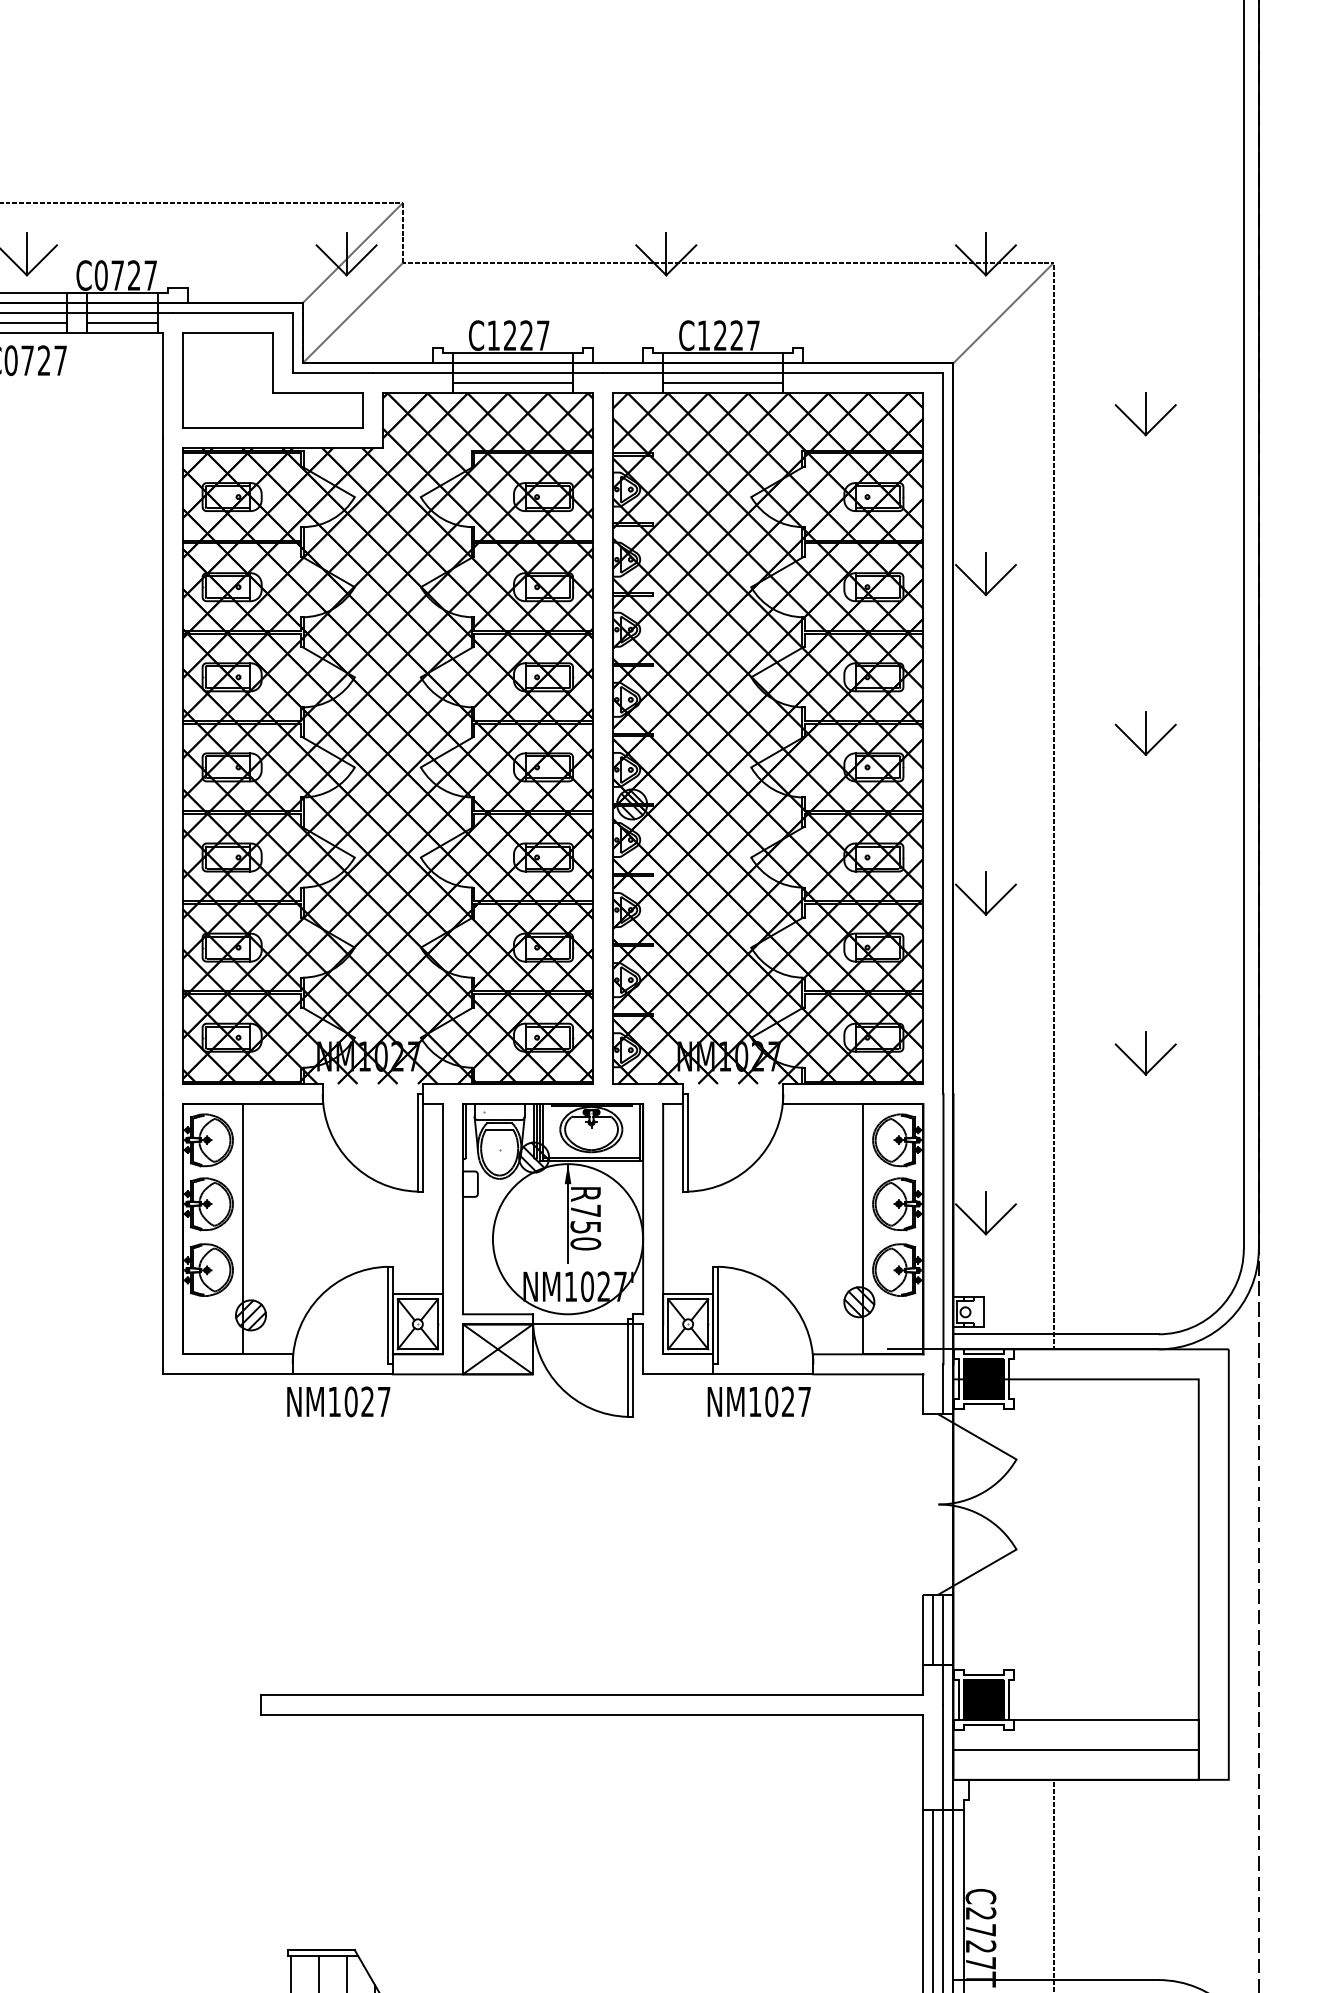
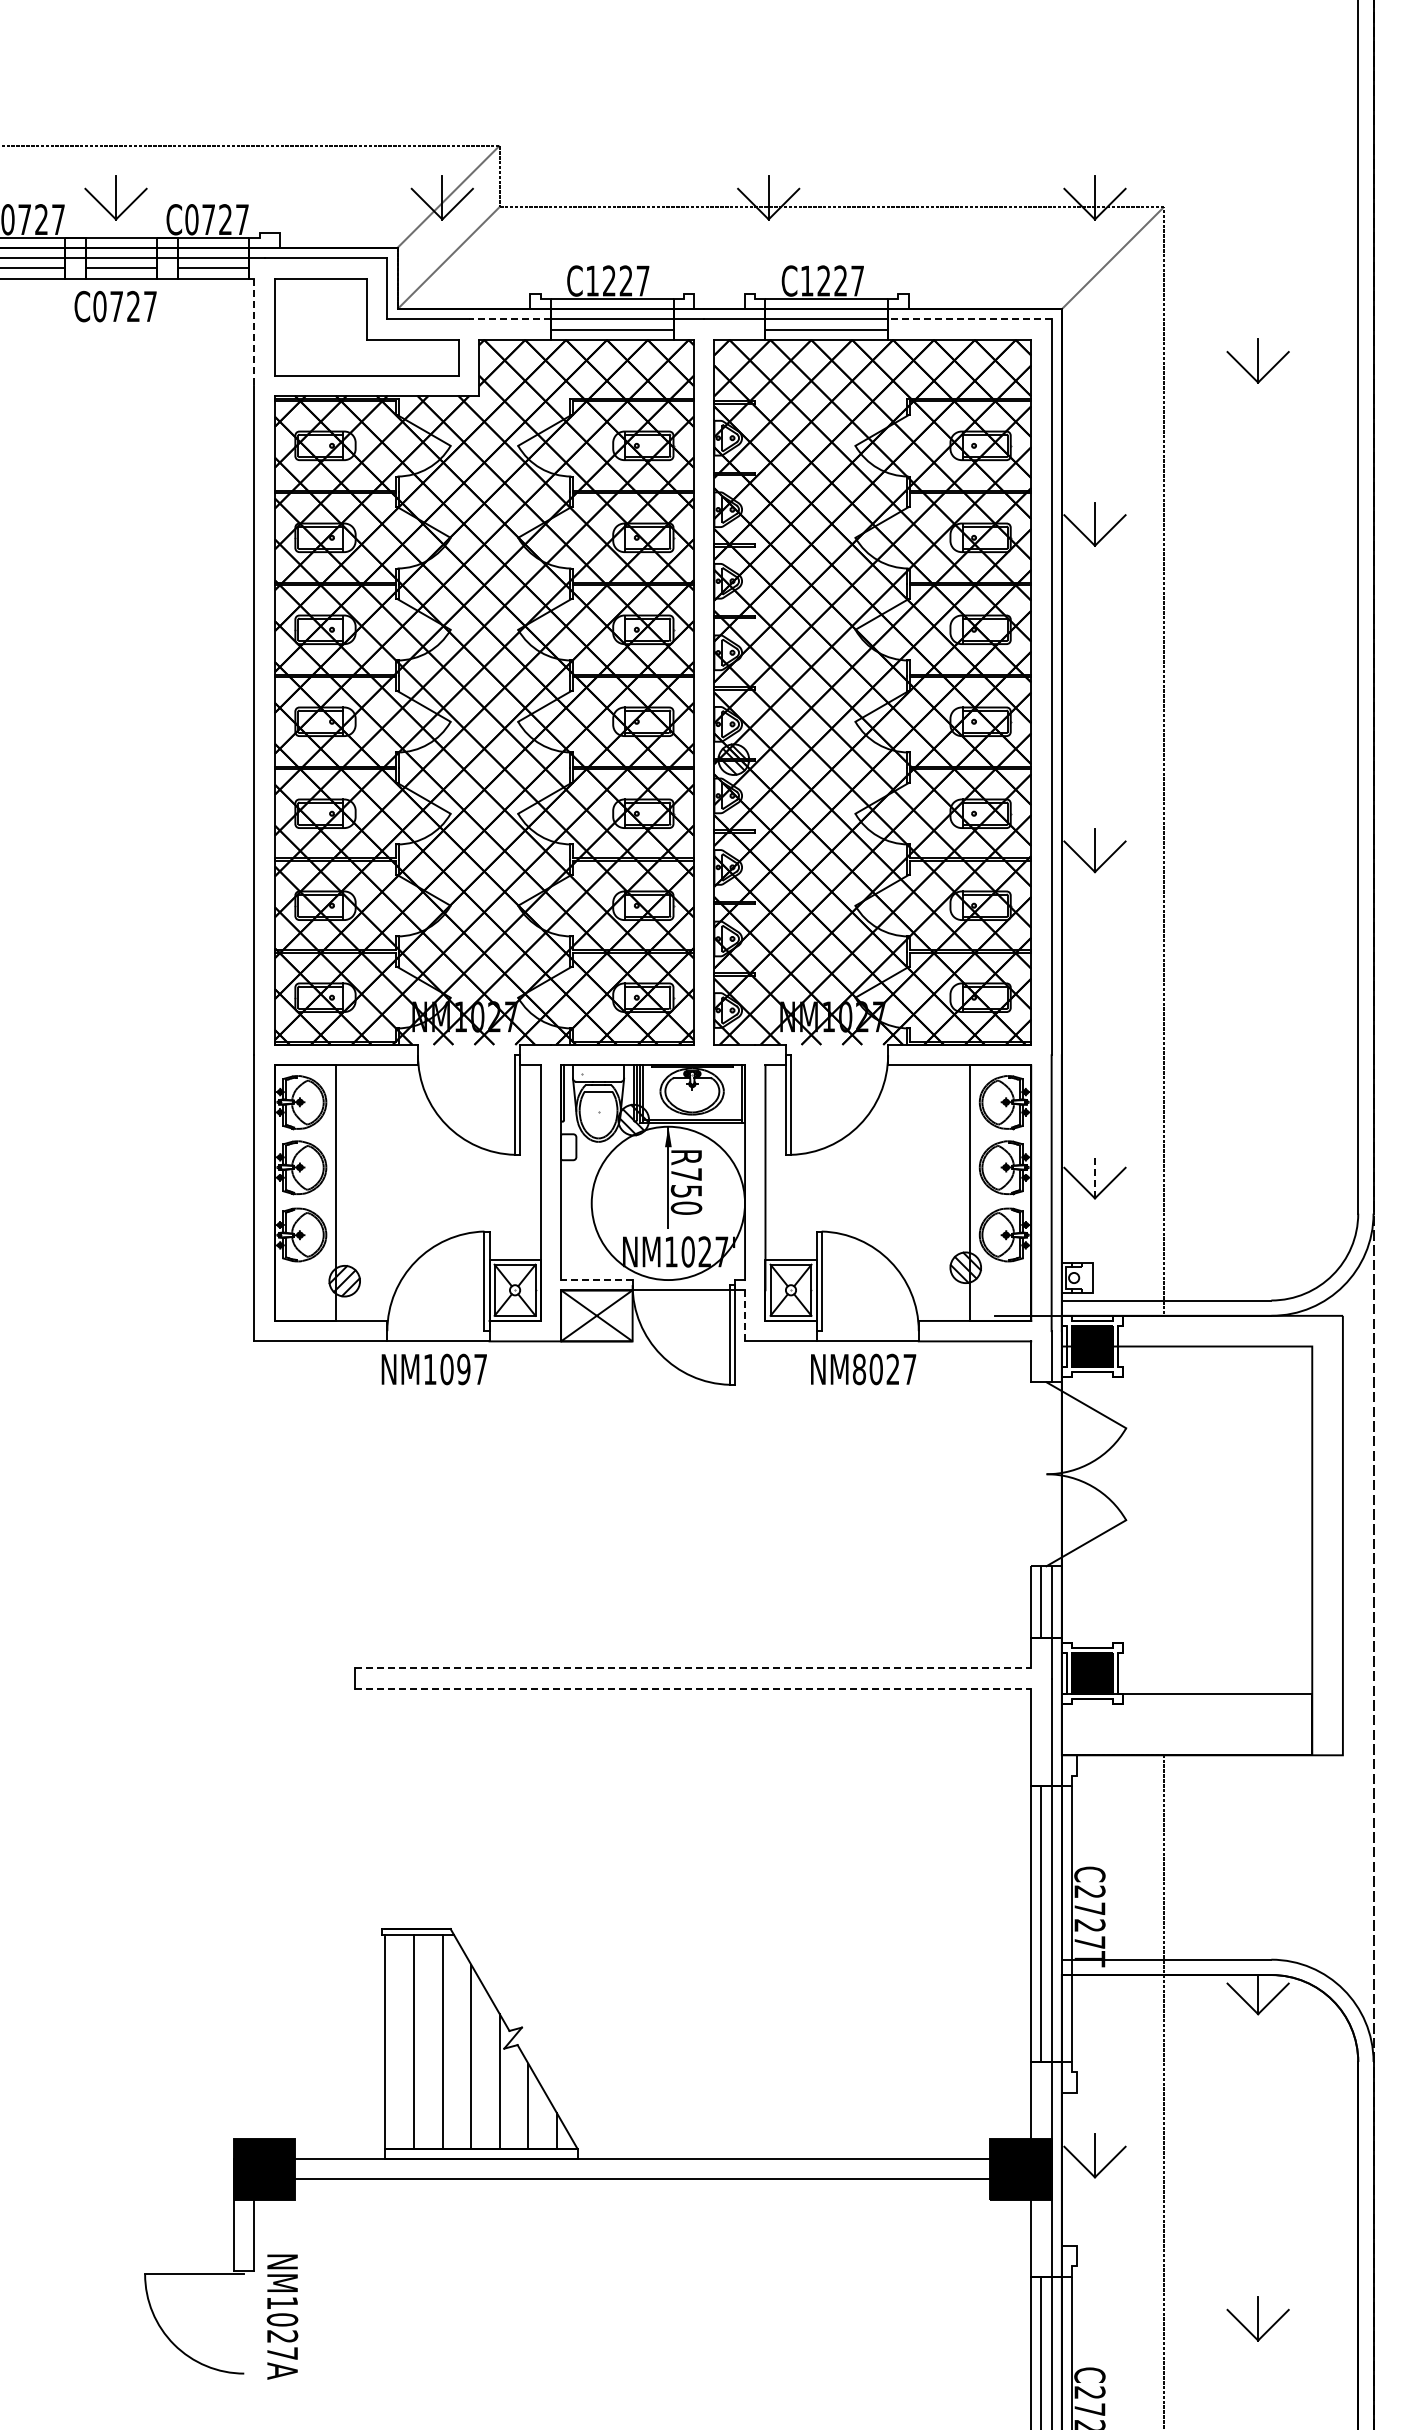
line: (412, 373) -> (509, 319), solid -> dashed
line: (863, 373) -> (969, 319), solid -> dashed
line: (162, 386) -> (254, 332), solid -> dashed
part: (1145, 733) -> (1257, 687), removed
part: (1145, 1053) -> (1257, 1013), removed
line: (985, 1212) -> (1094, 1176), solid -> dashed
line: (497, 1314) -> (596, 1280), solid -> dashed
line: (643, 1348) -> (745, 1315), solid -> dashed
text: (367, 1401) -> (463, 1369), NM1027 -> NM1097
text: (755, 1401) -> (859, 1369), NM1027 -> NM8027
line: (592, 1694) -> (693, 1668), solid -> dashed
line: (592, 1714) -> (693, 1688), solid -> dashed
line: (1075, 1749) -> (1186, 1724), removed

